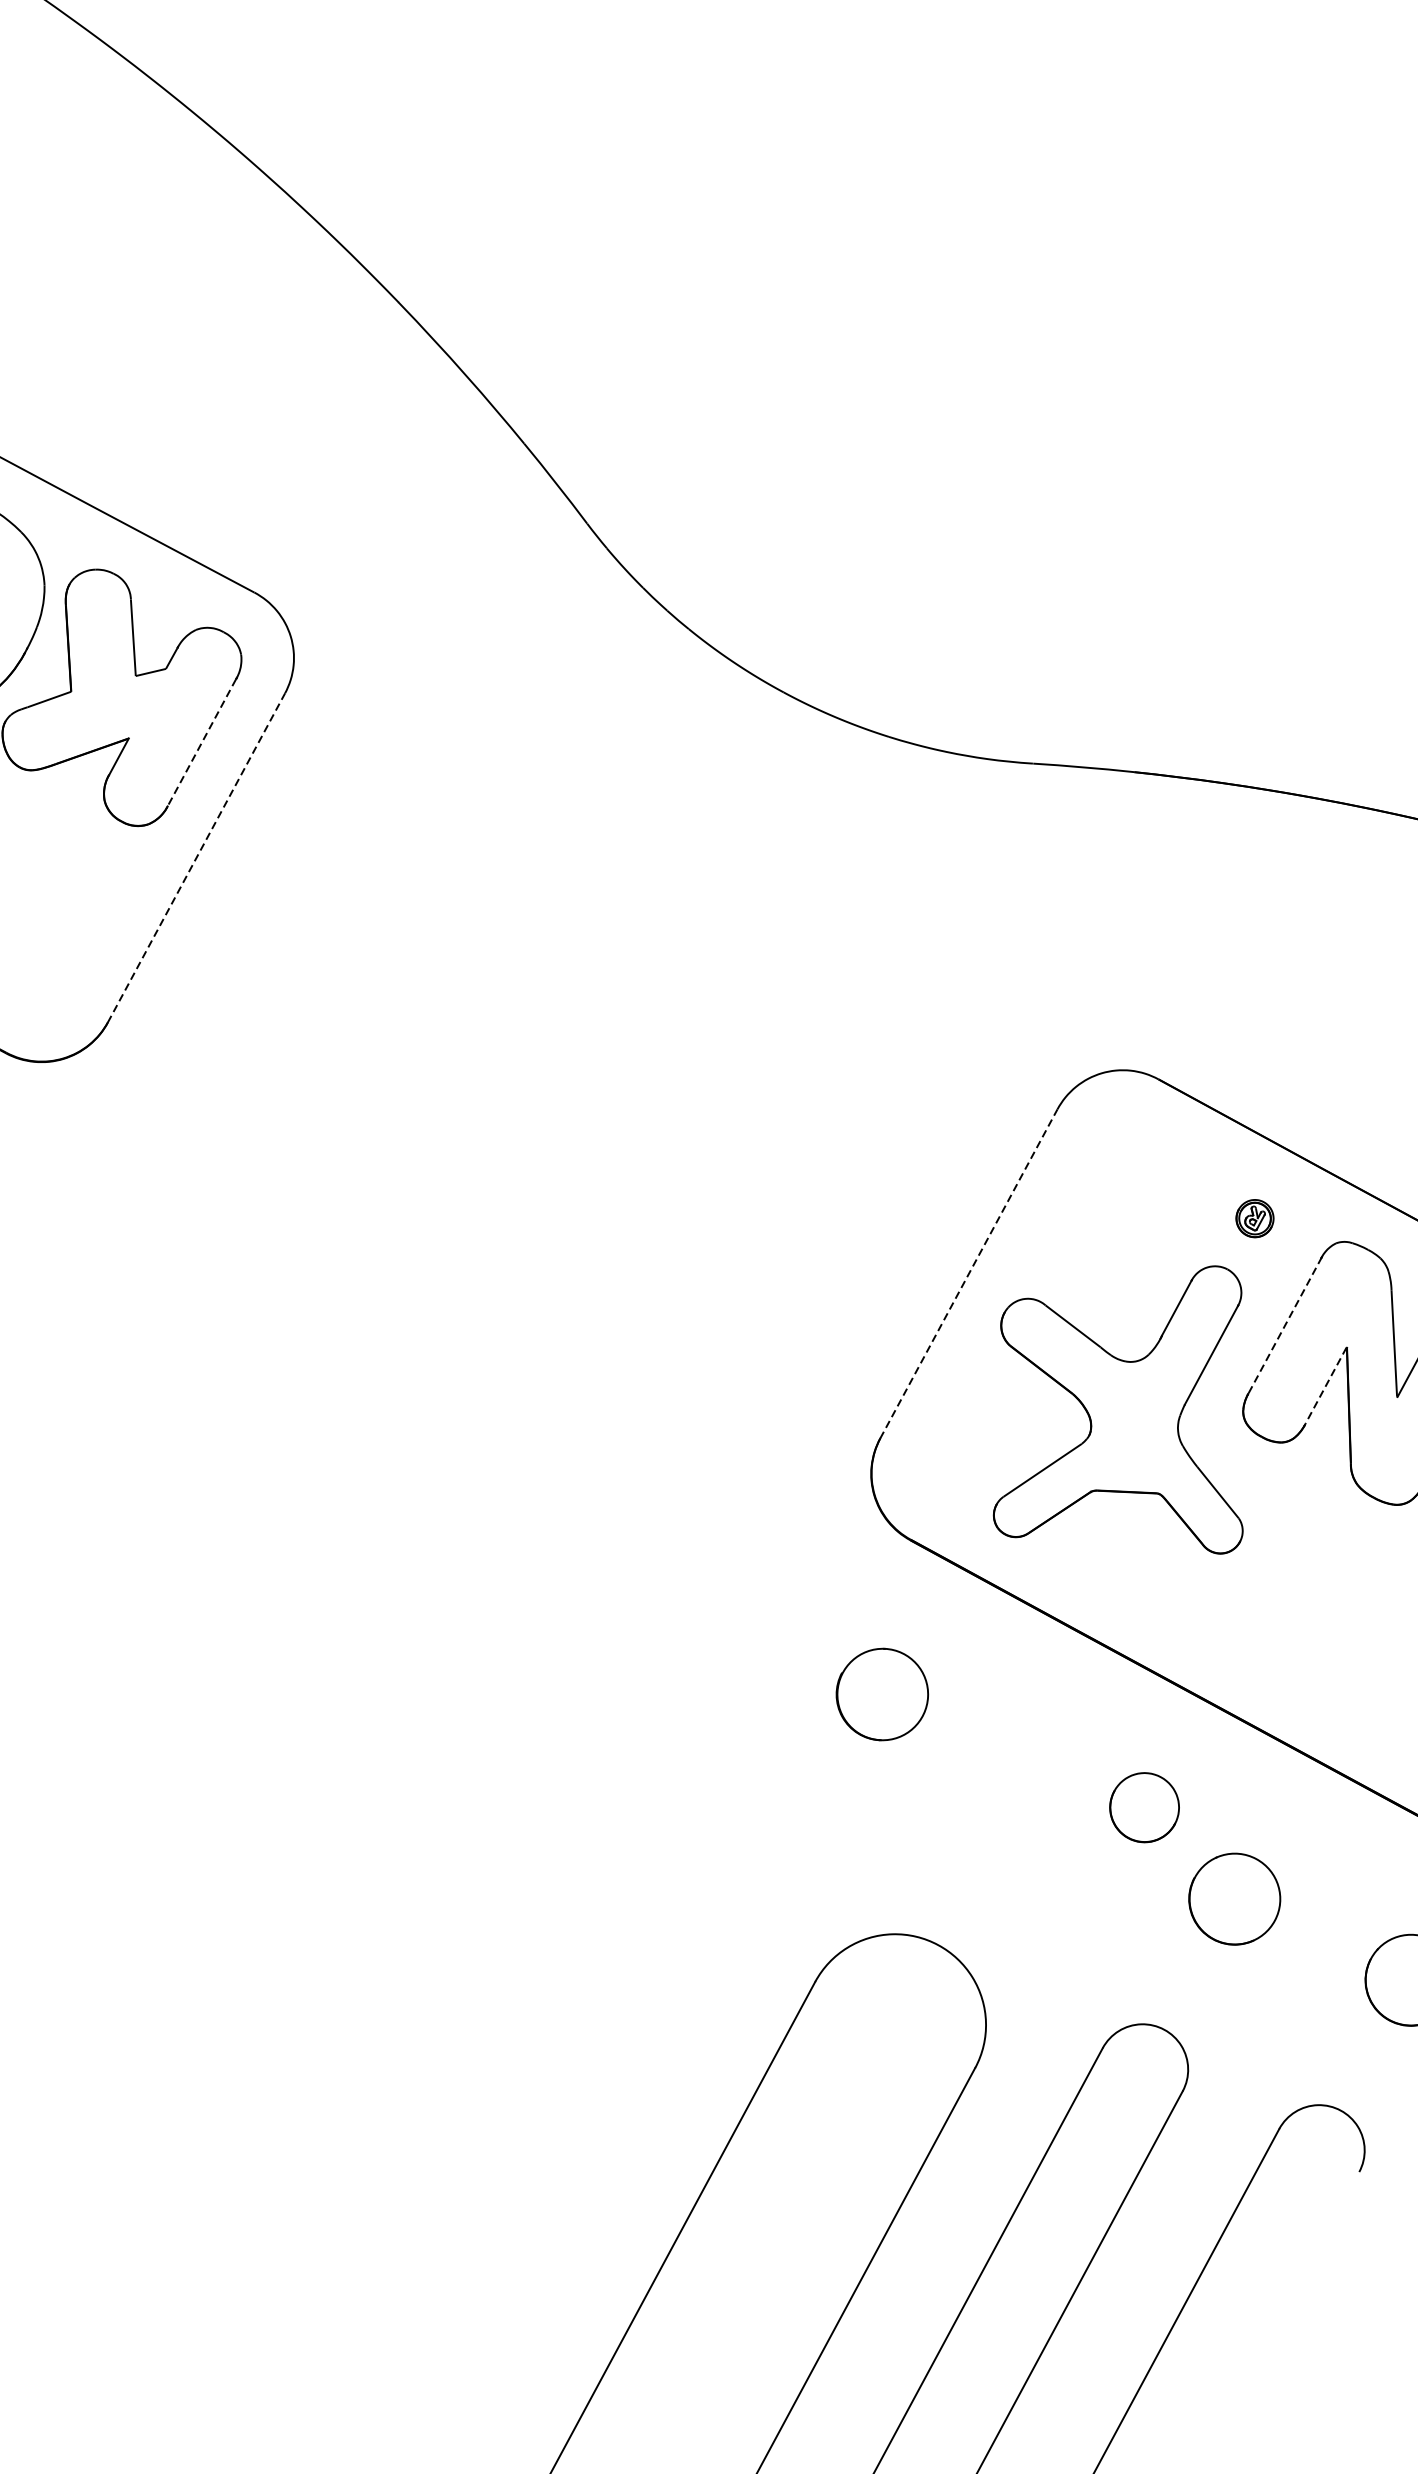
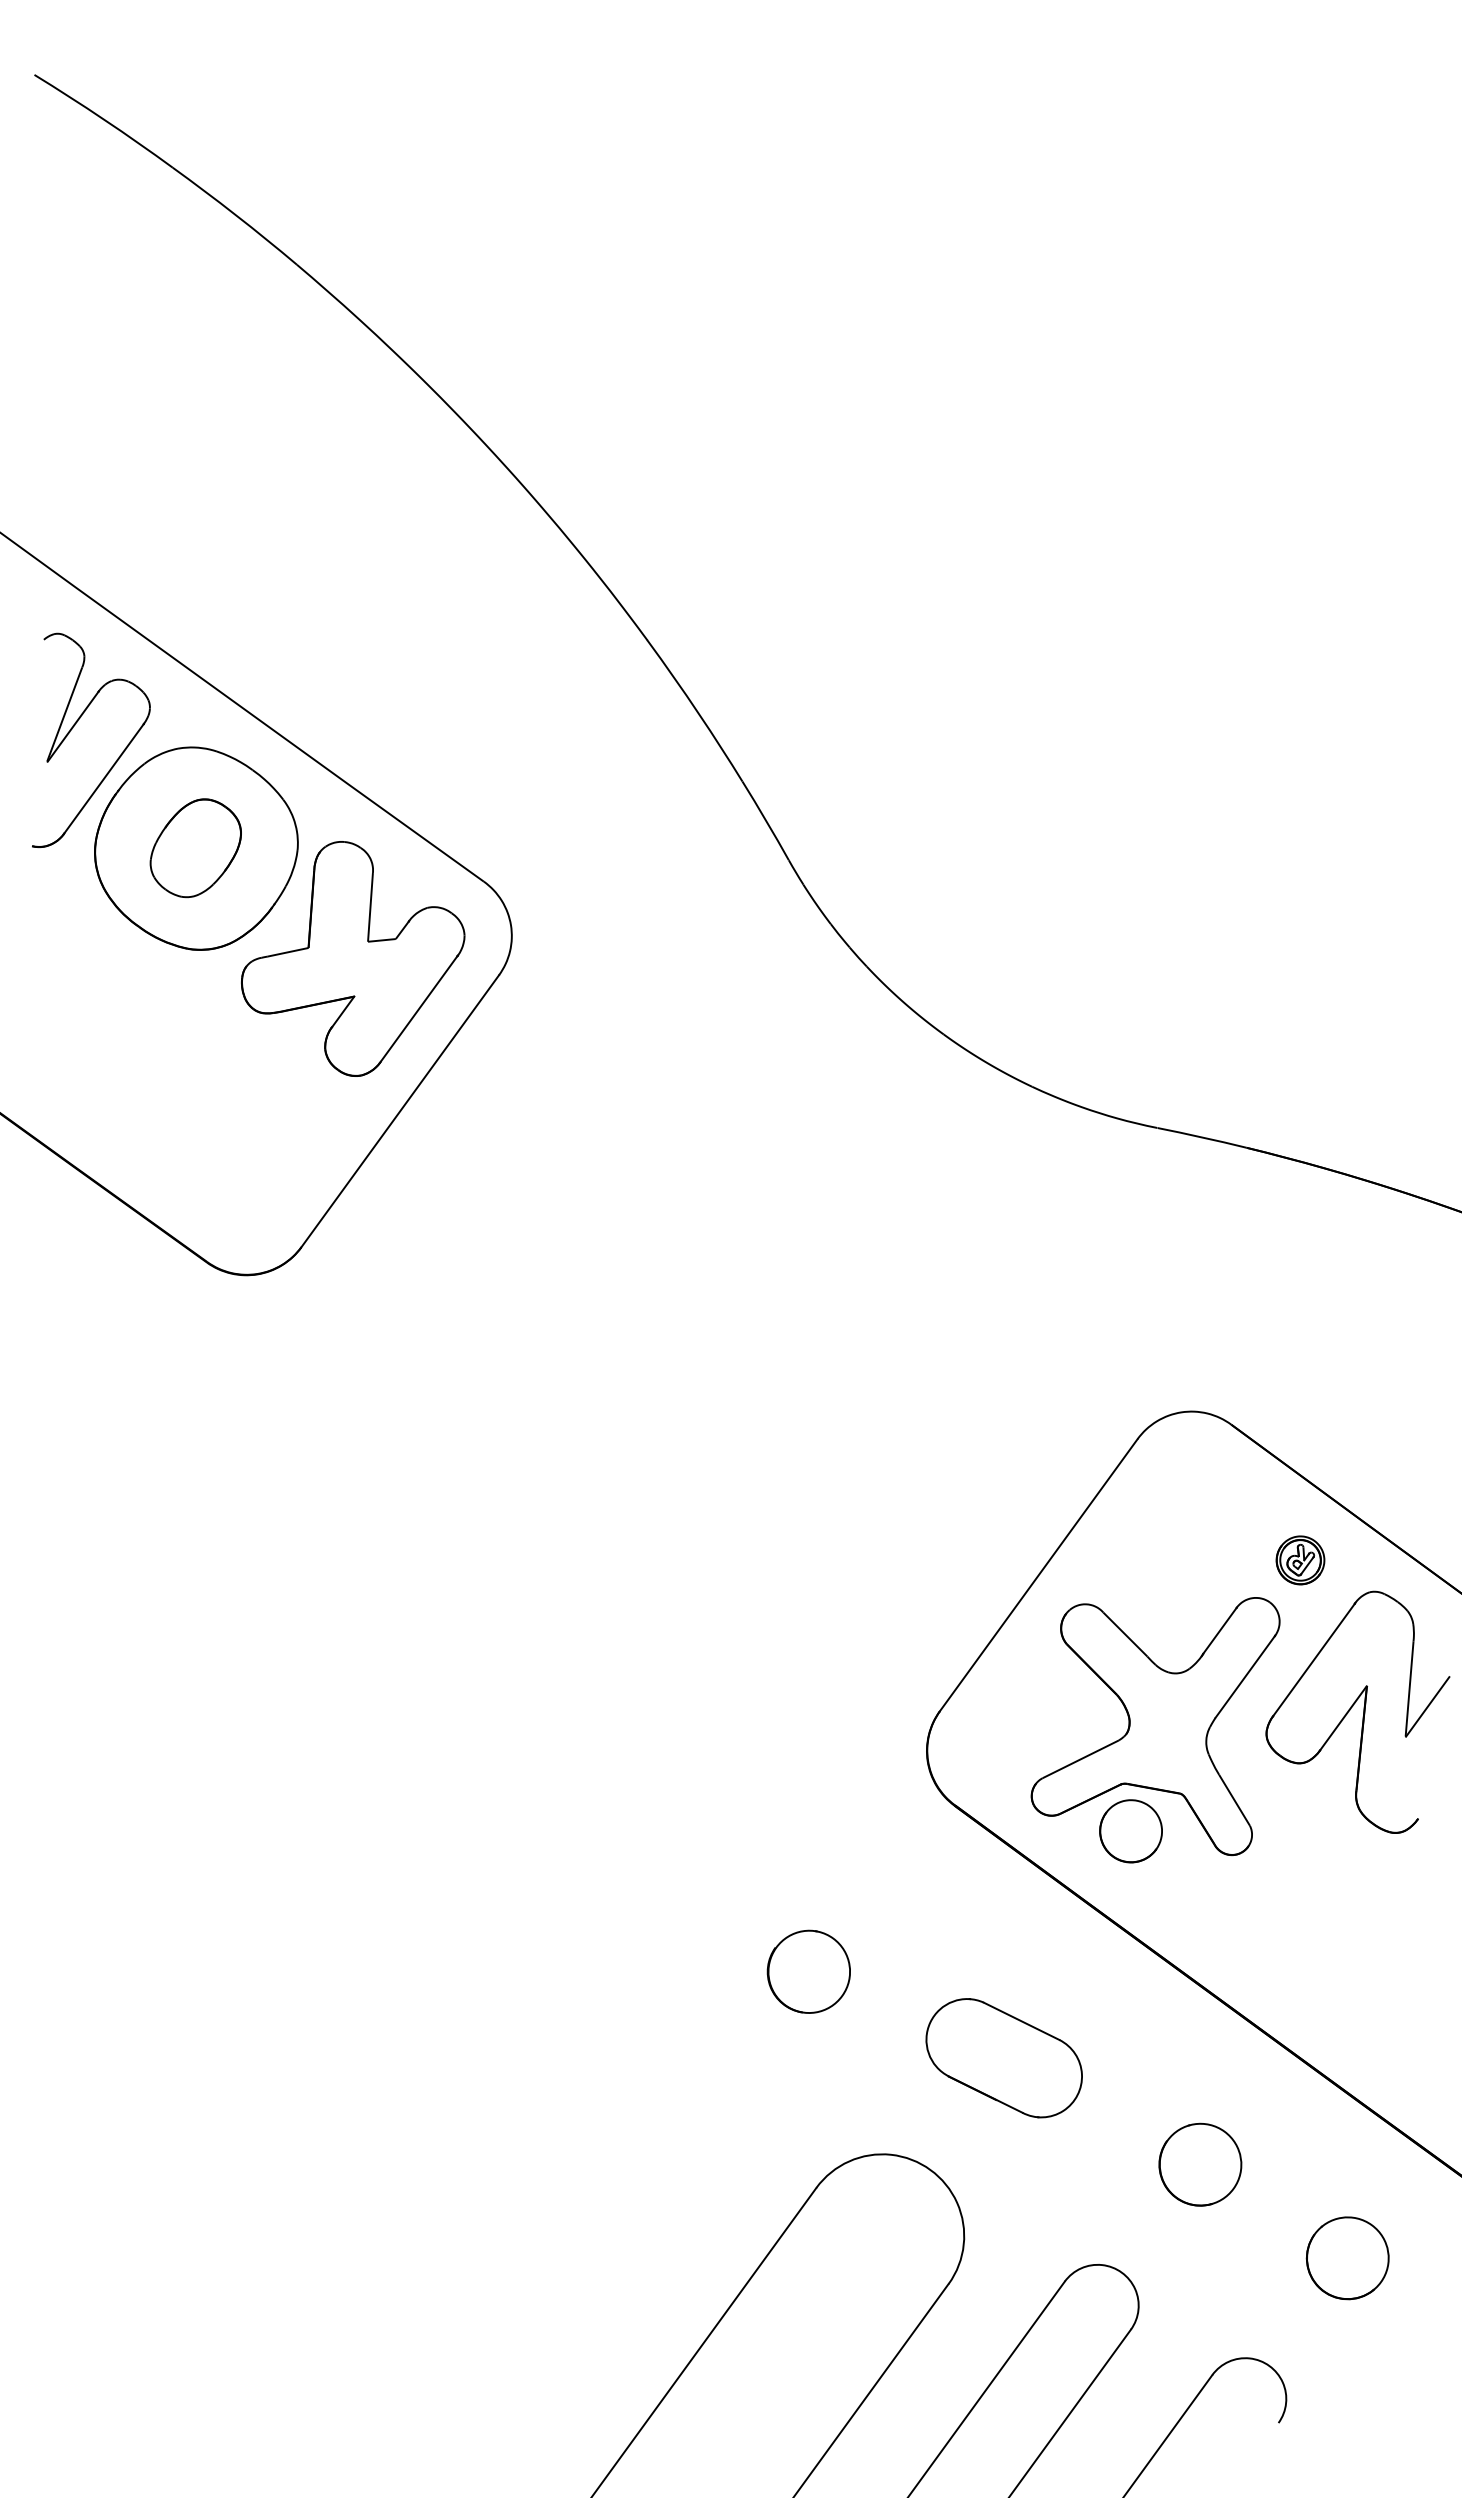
line: (202, 741) -> (419, 1008), dashed -> solid
line: (196, 857) -> (400, 1110), dashed -> solid
part: (1255, 1218) -> (1300, 1560), size x1.43
line: (969, 1272) -> (1039, 1574), dashed -> solid
line: (1285, 1325) -> (1314, 1659), dashed -> solid
line: (1325, 1386) -> (1343, 1718), dashed -> solid
part: (881, 1694) -> (808, 1971), moved
part: (1144, 1807) -> (1130, 1831), moved
part: (1002, 1811) -> (1003, 2058), added

